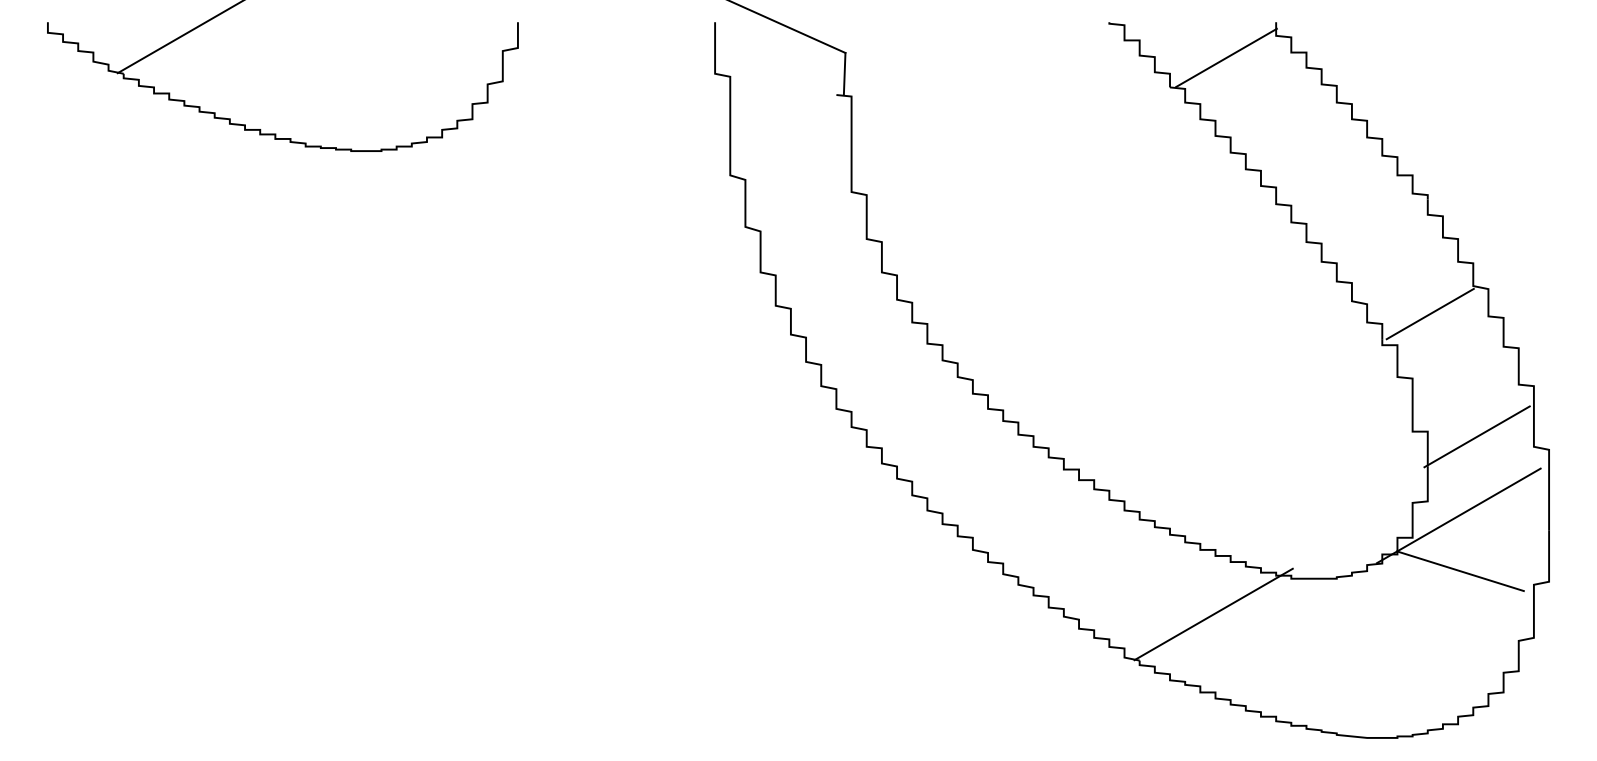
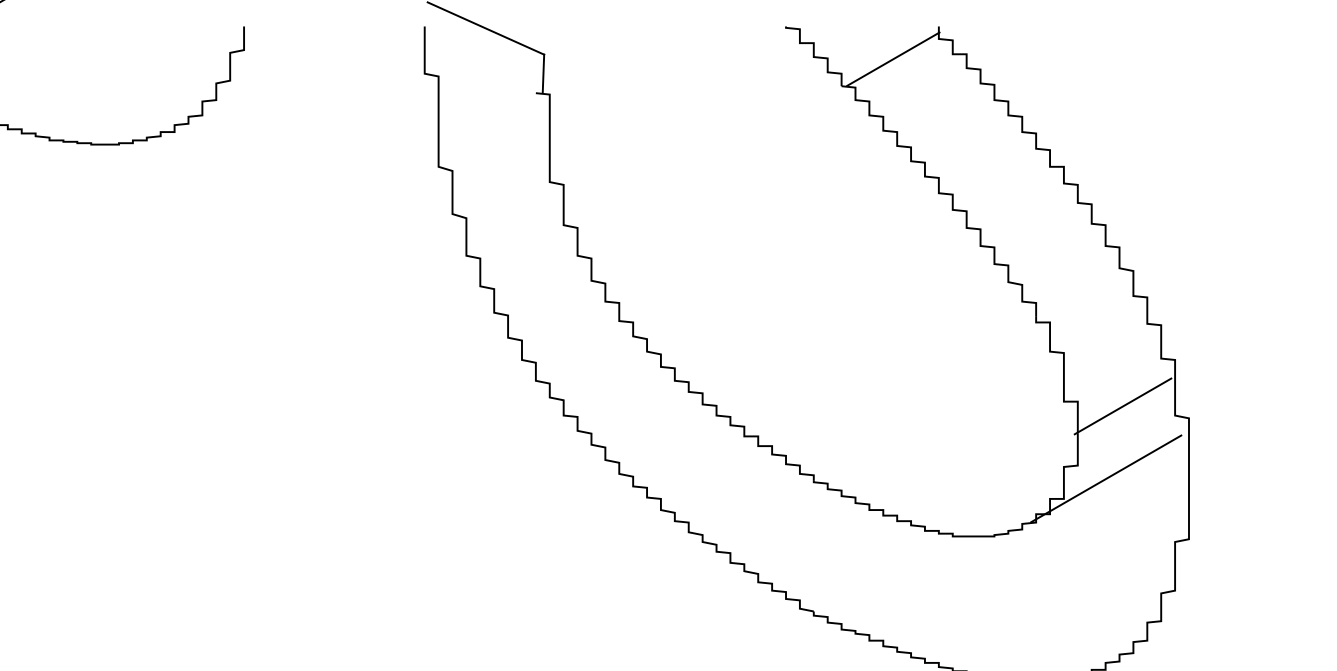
line: (1429, 313) -> (1079, 293), removed
line: (1460, 571) -> (1107, 529), removed
line: (1213, 614) -> (881, 569), removed

